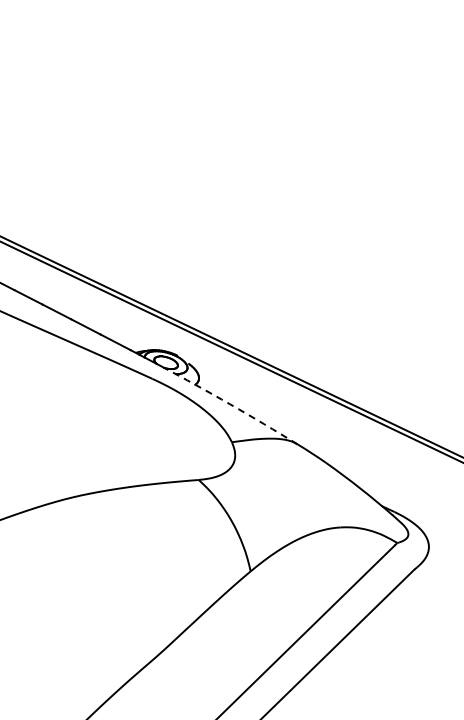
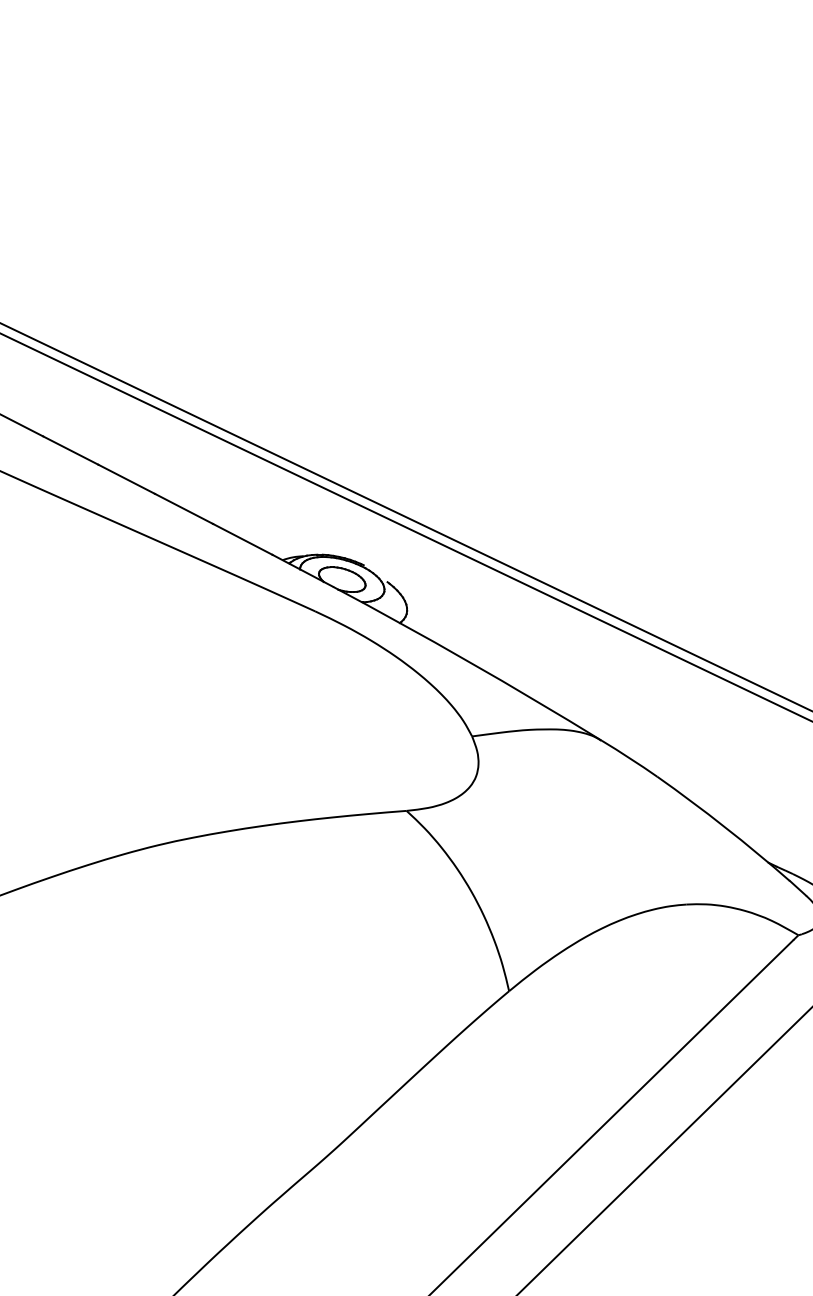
arc: (230, 404) -> (469, 661), dashed -> solid

